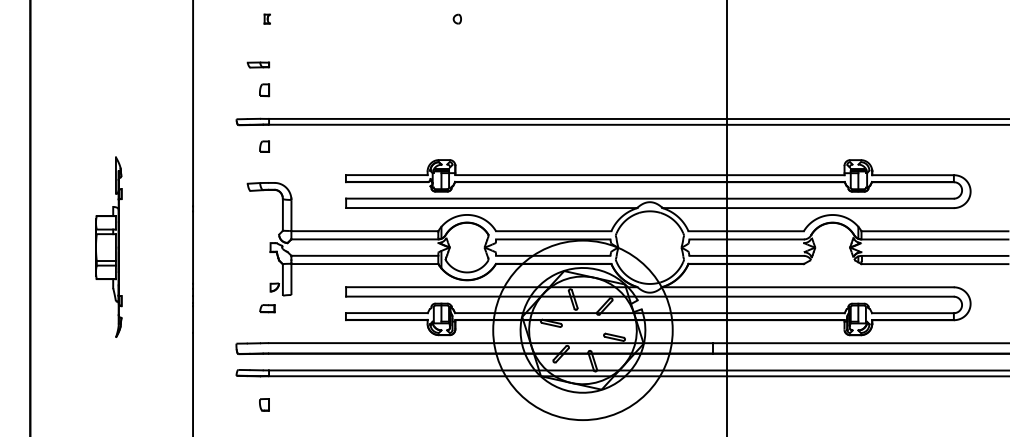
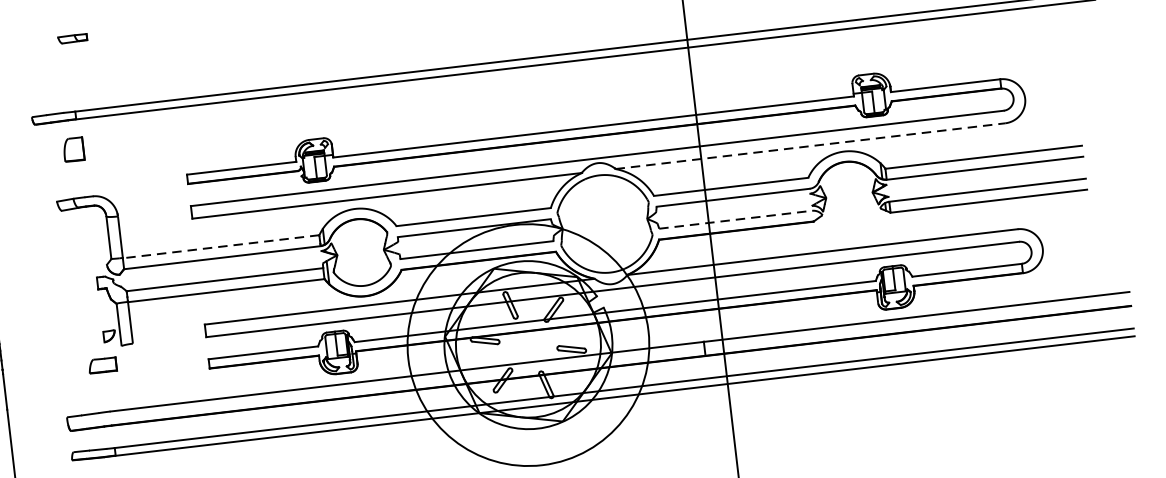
part: (257, 64) -> (71, 38), moved
part: (264, 90) -> (64, 74), removed
part: (264, 146) -> (73, 149), size x1.6
line: (808, 208) -> (810, 146), solid -> dashed
line: (364, 231) -> (220, 247), solid -> dashed
line: (747, 255) -> (736, 219), solid -> dashed
part: (267, 308) -> (103, 365), size x1.4

